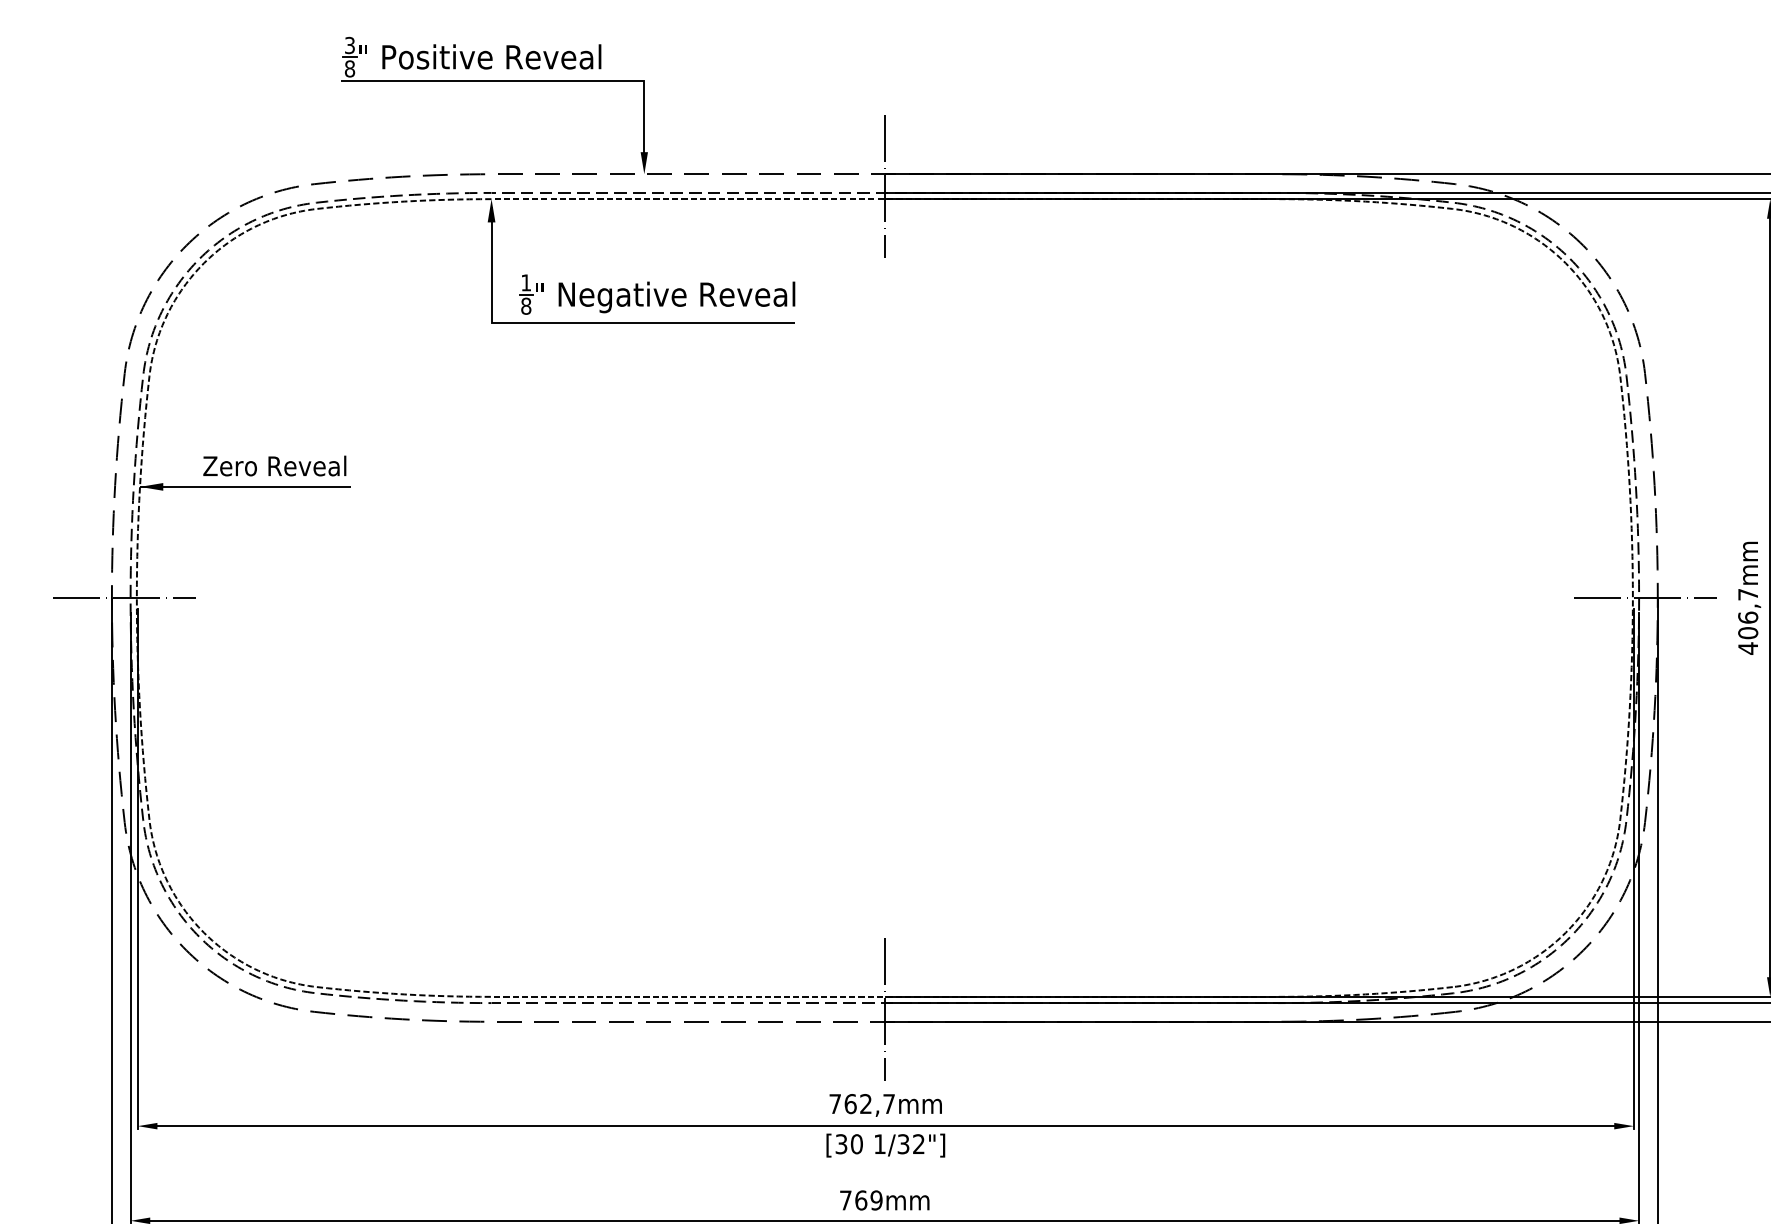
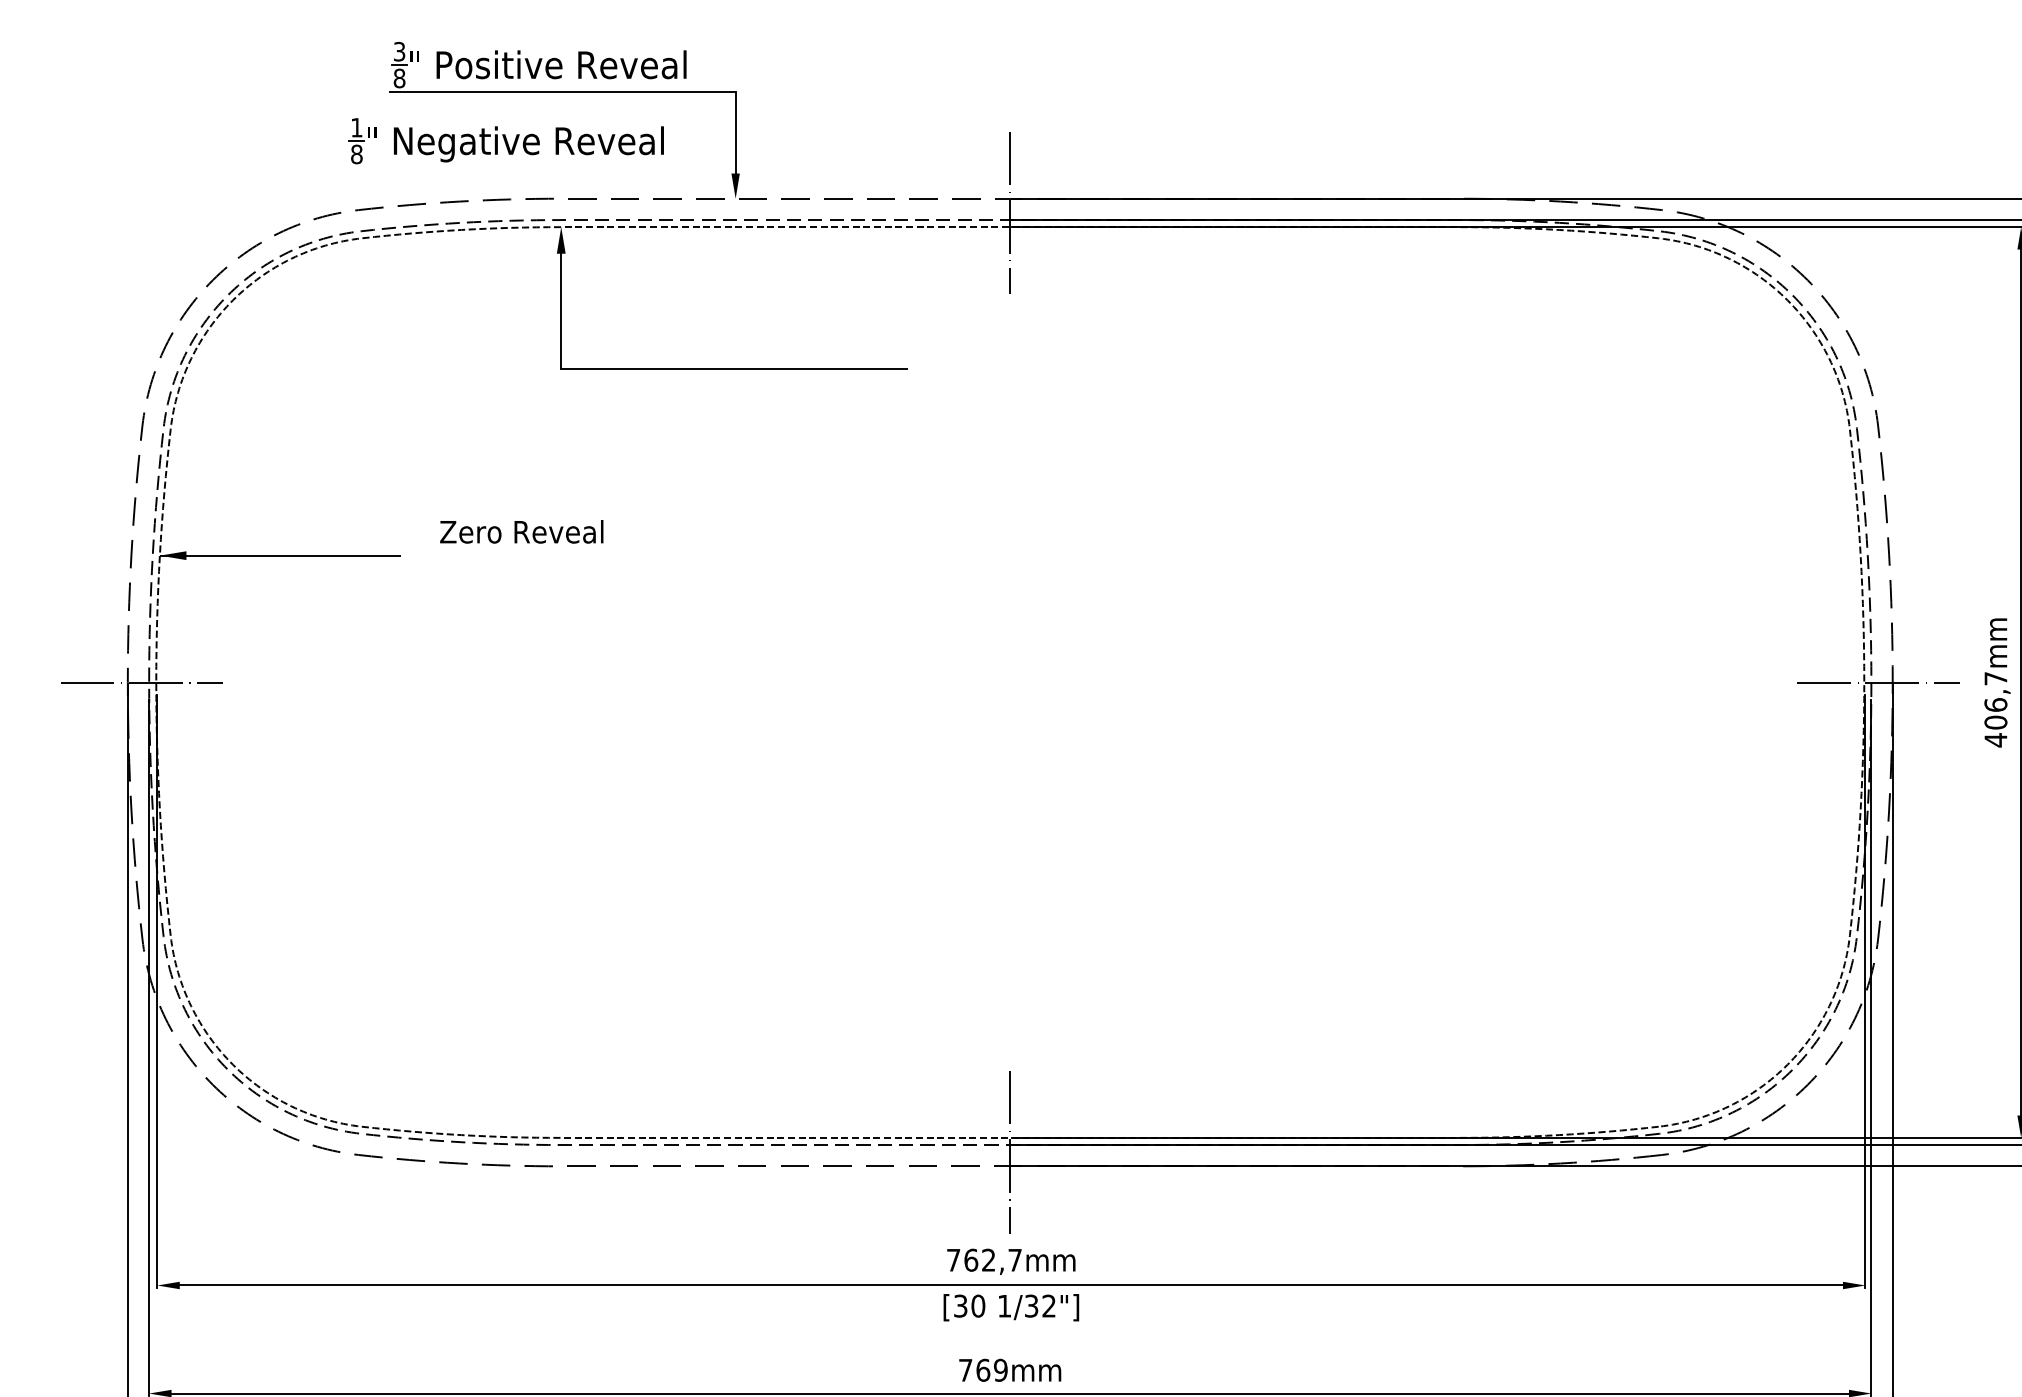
part: (656, 294) -> (505, 141), moved
text: (274, 465) -> (521, 531), moved

